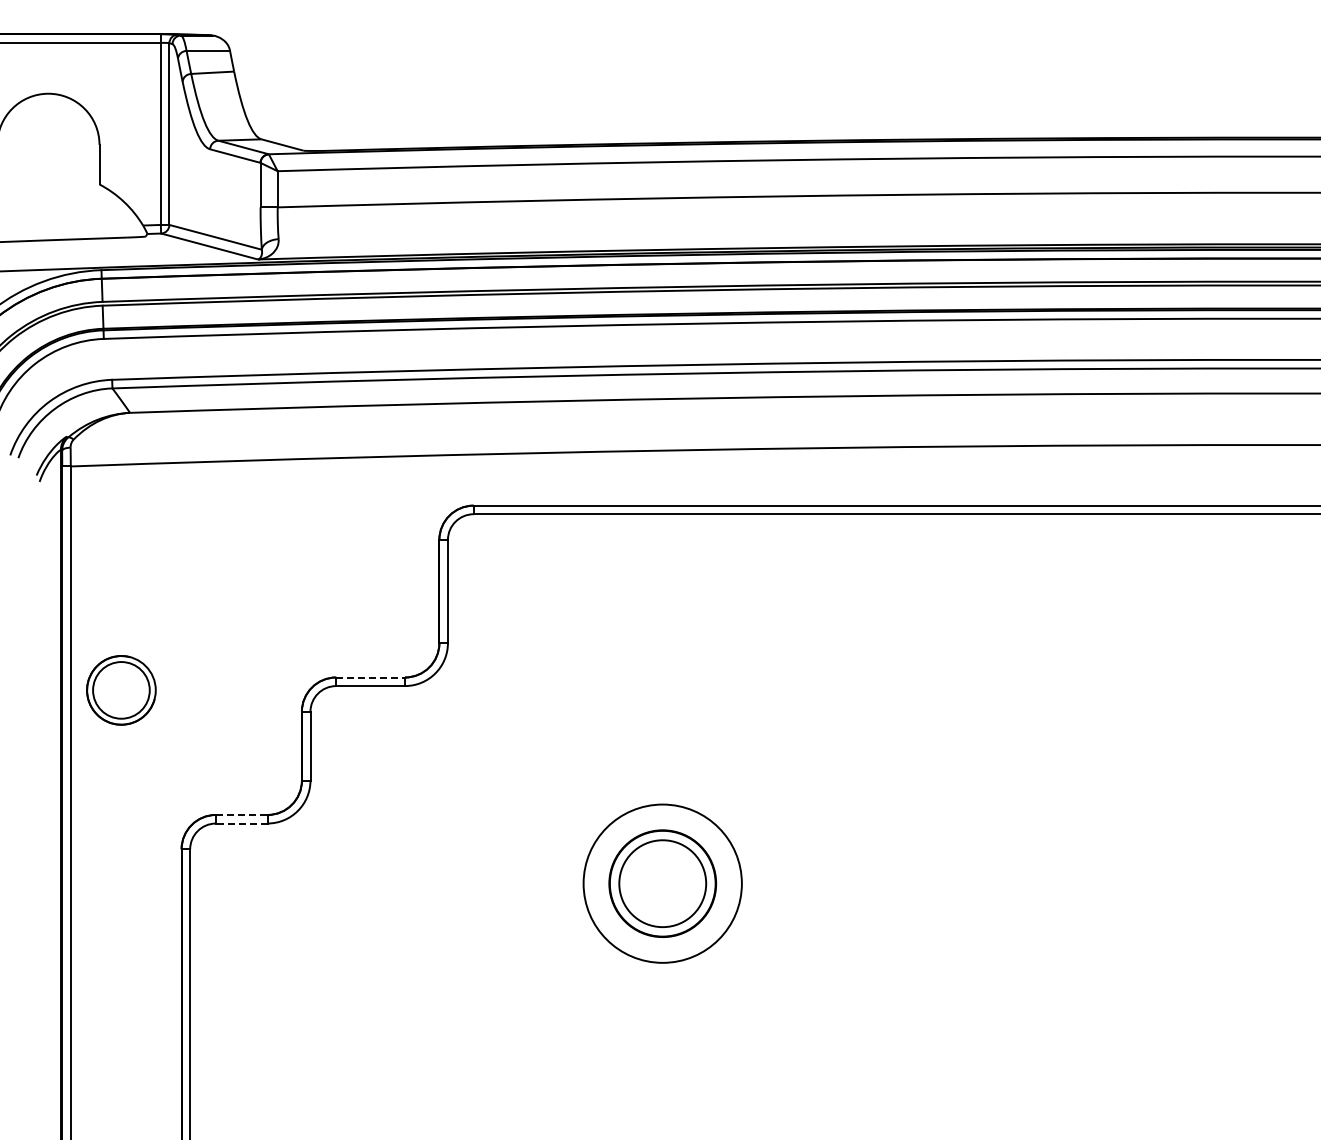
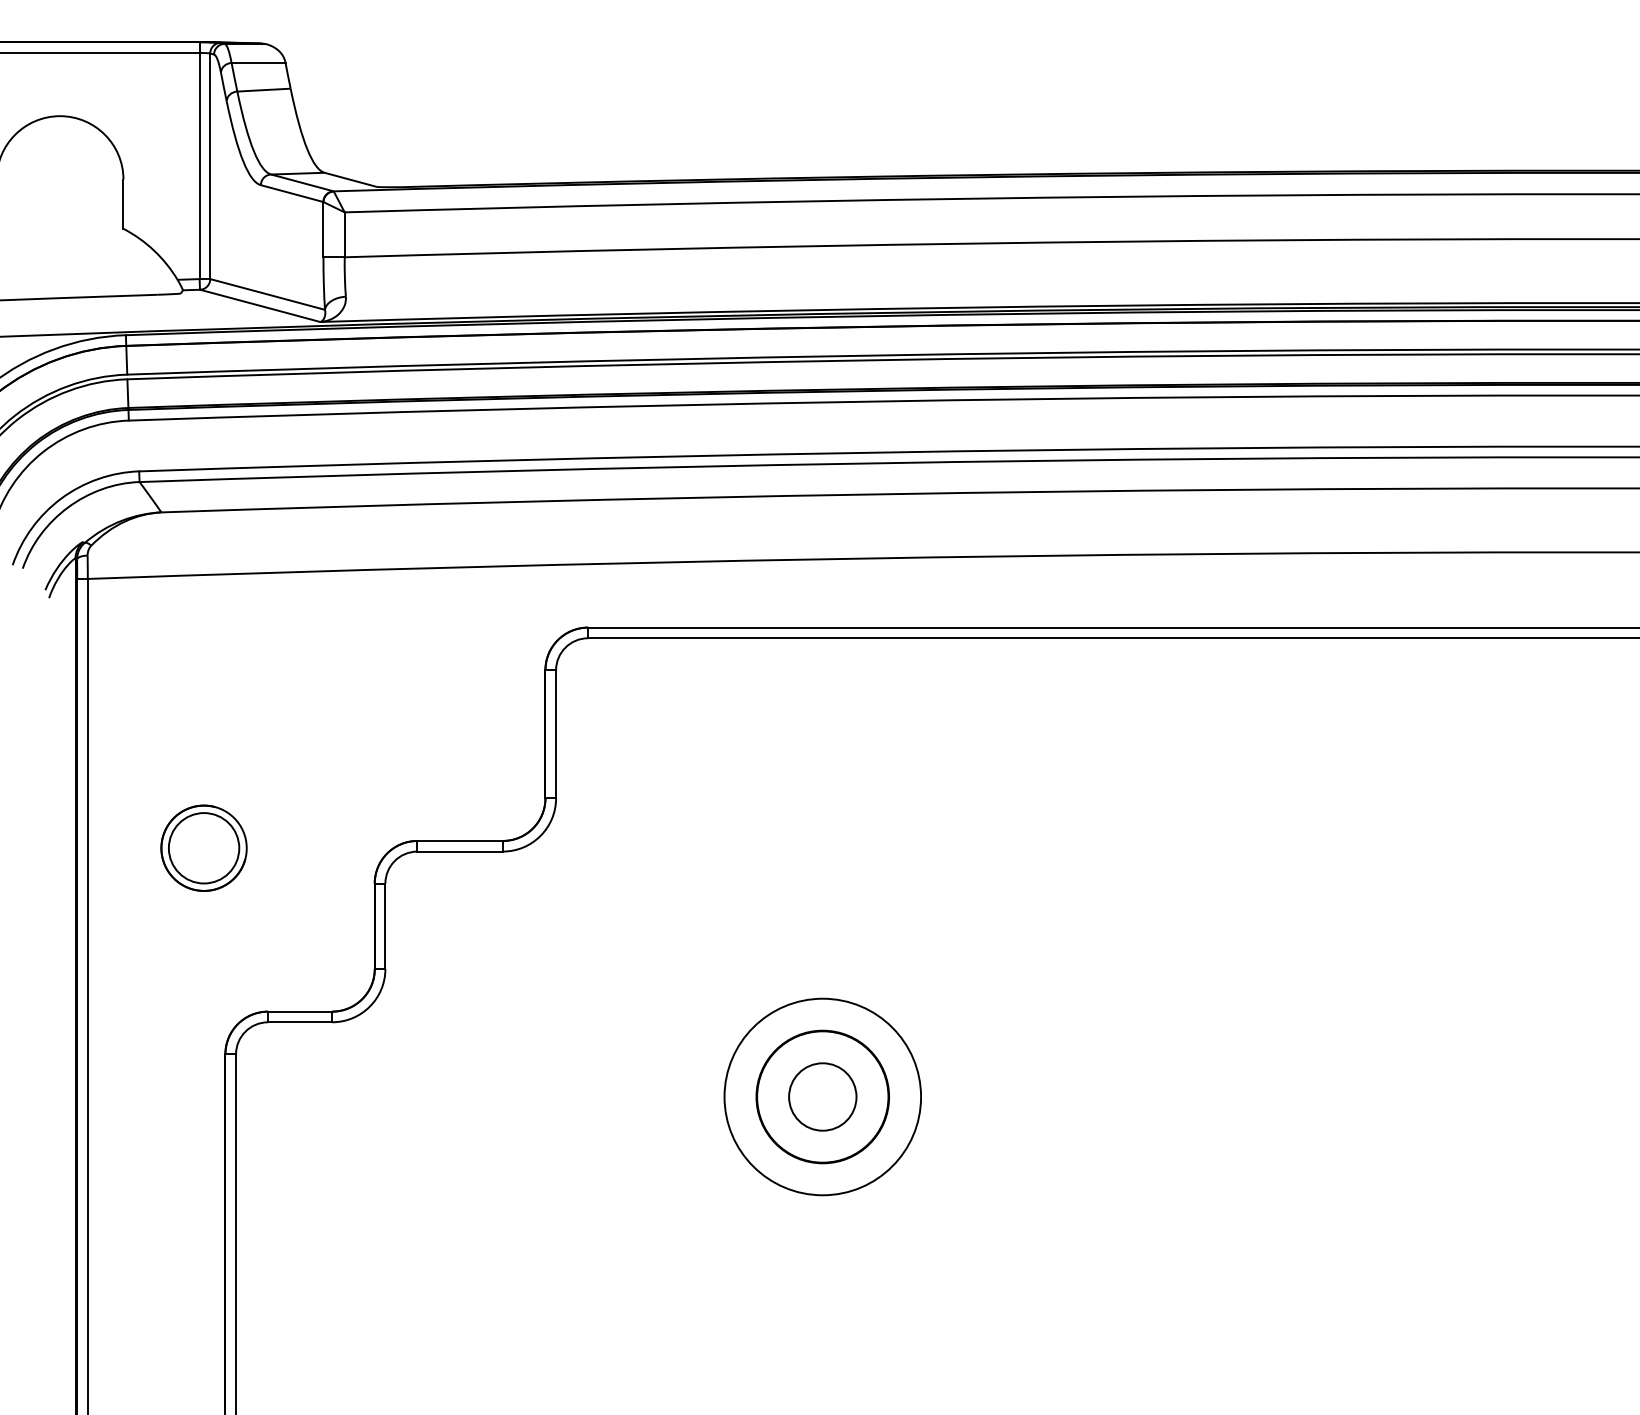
line: (371, 677) -> (461, 840), dashed -> solid
part: (121, 690) -> (204, 848), moved
line: (241, 814) -> (299, 1011), dashed -> solid
line: (241, 823) -> (299, 1022), dashed -> solid
circle: (662, 883) -> (822, 1096), size x0.62

